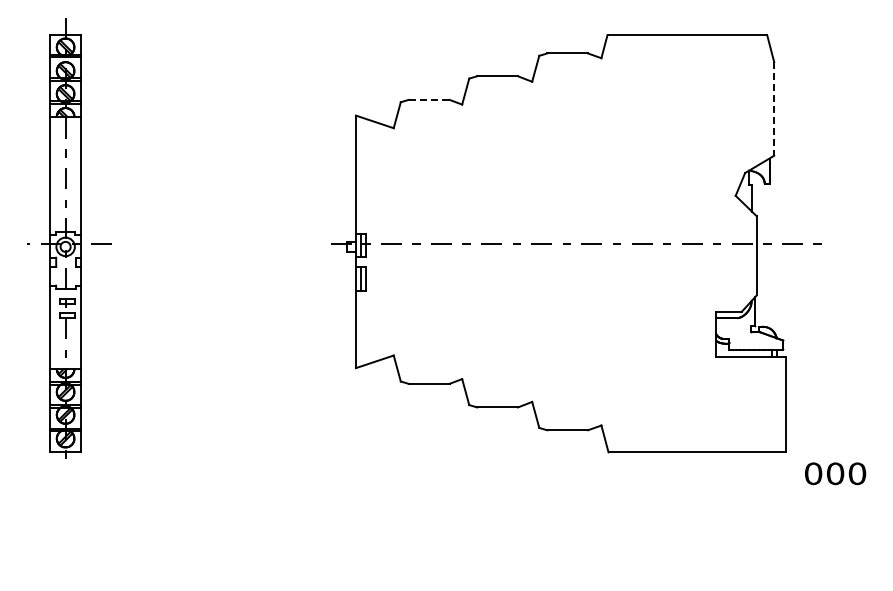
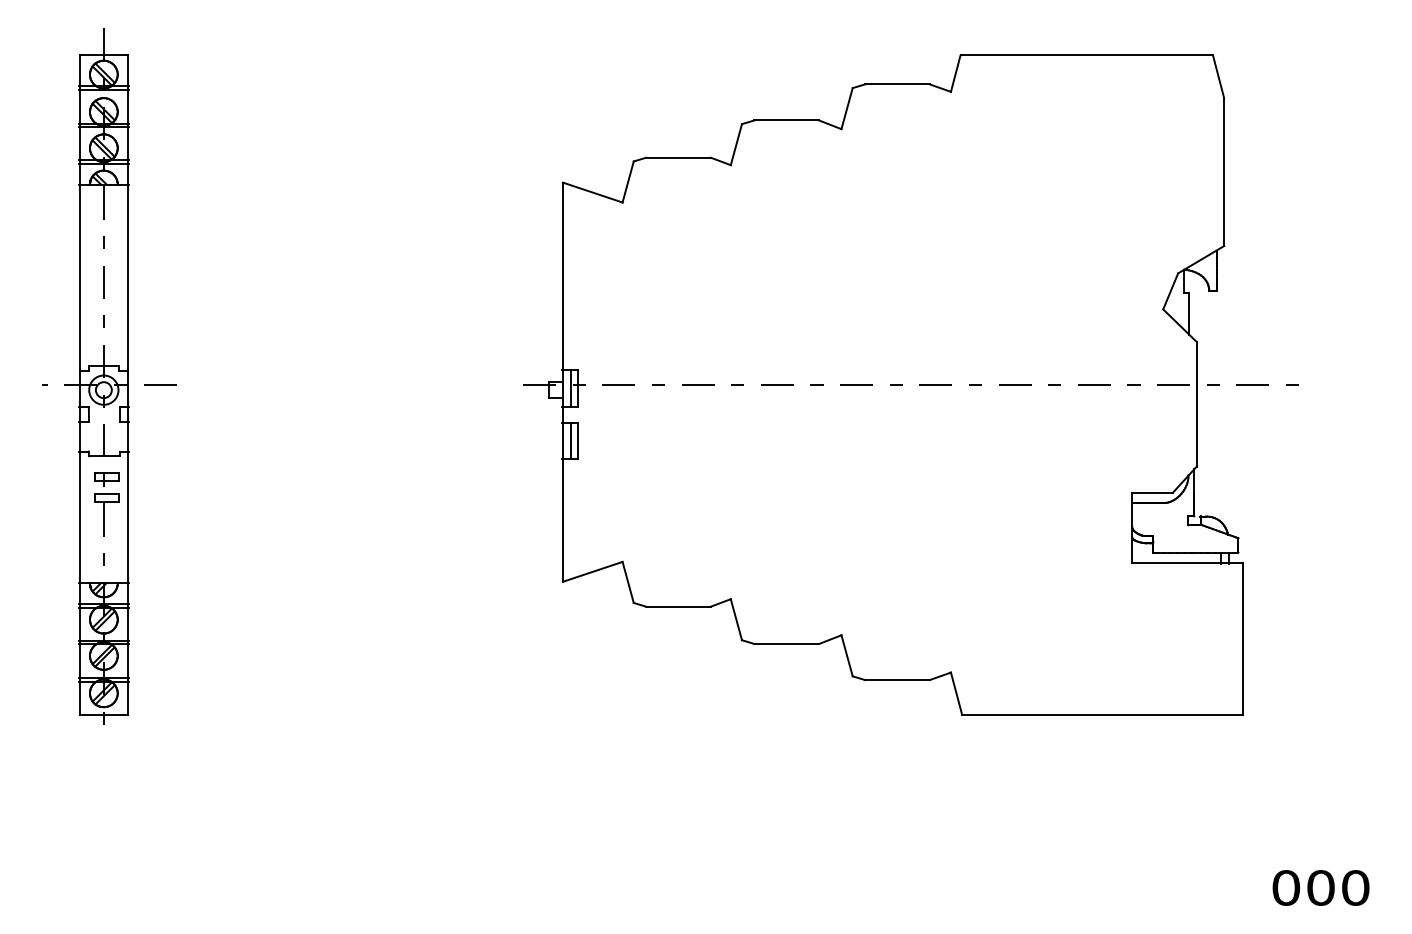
line: (429, 99) -> (679, 157), dashed -> solid
line: (774, 108) -> (1224, 171), dashed -> solid
text: (835, 473) -> (1321, 887), moved

